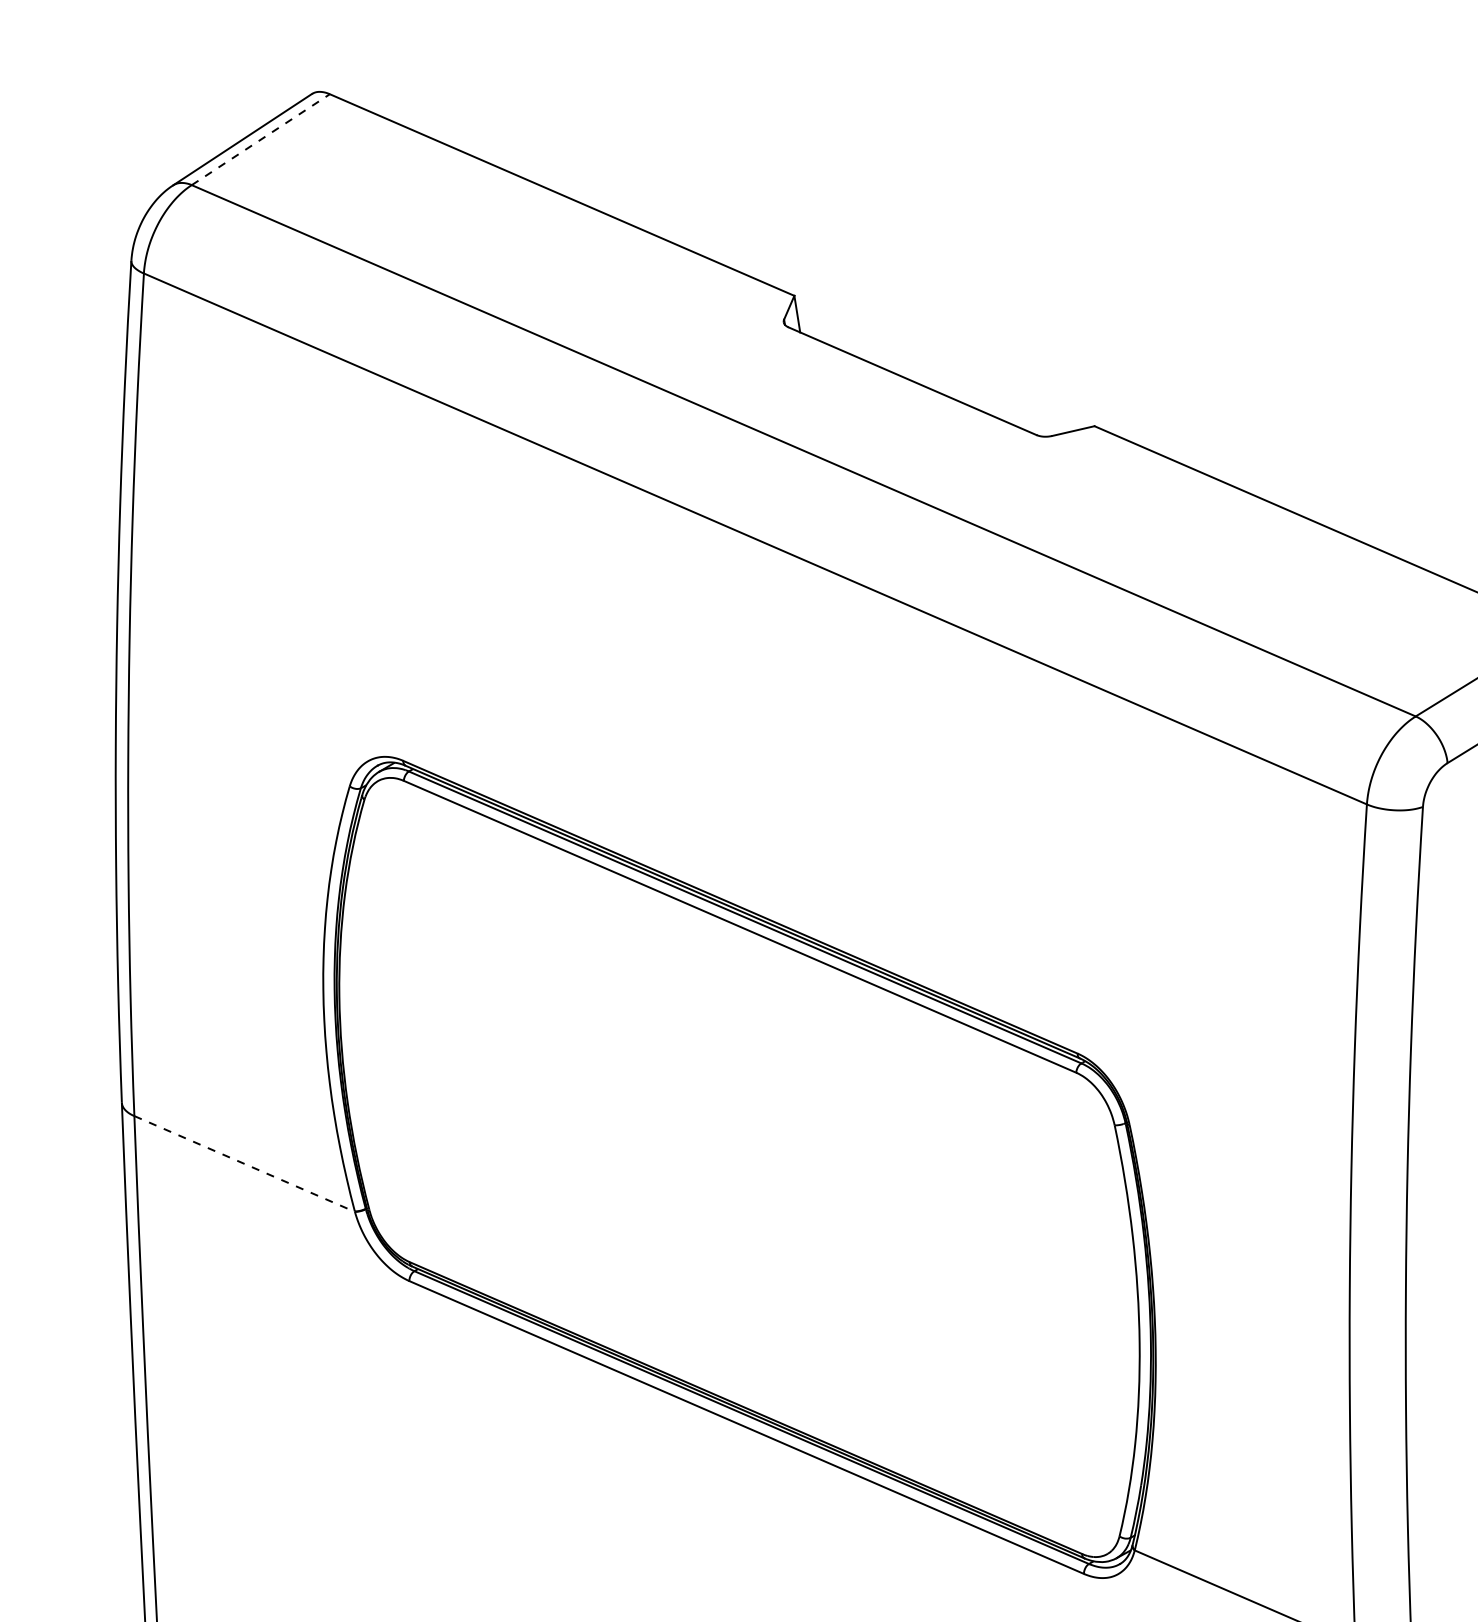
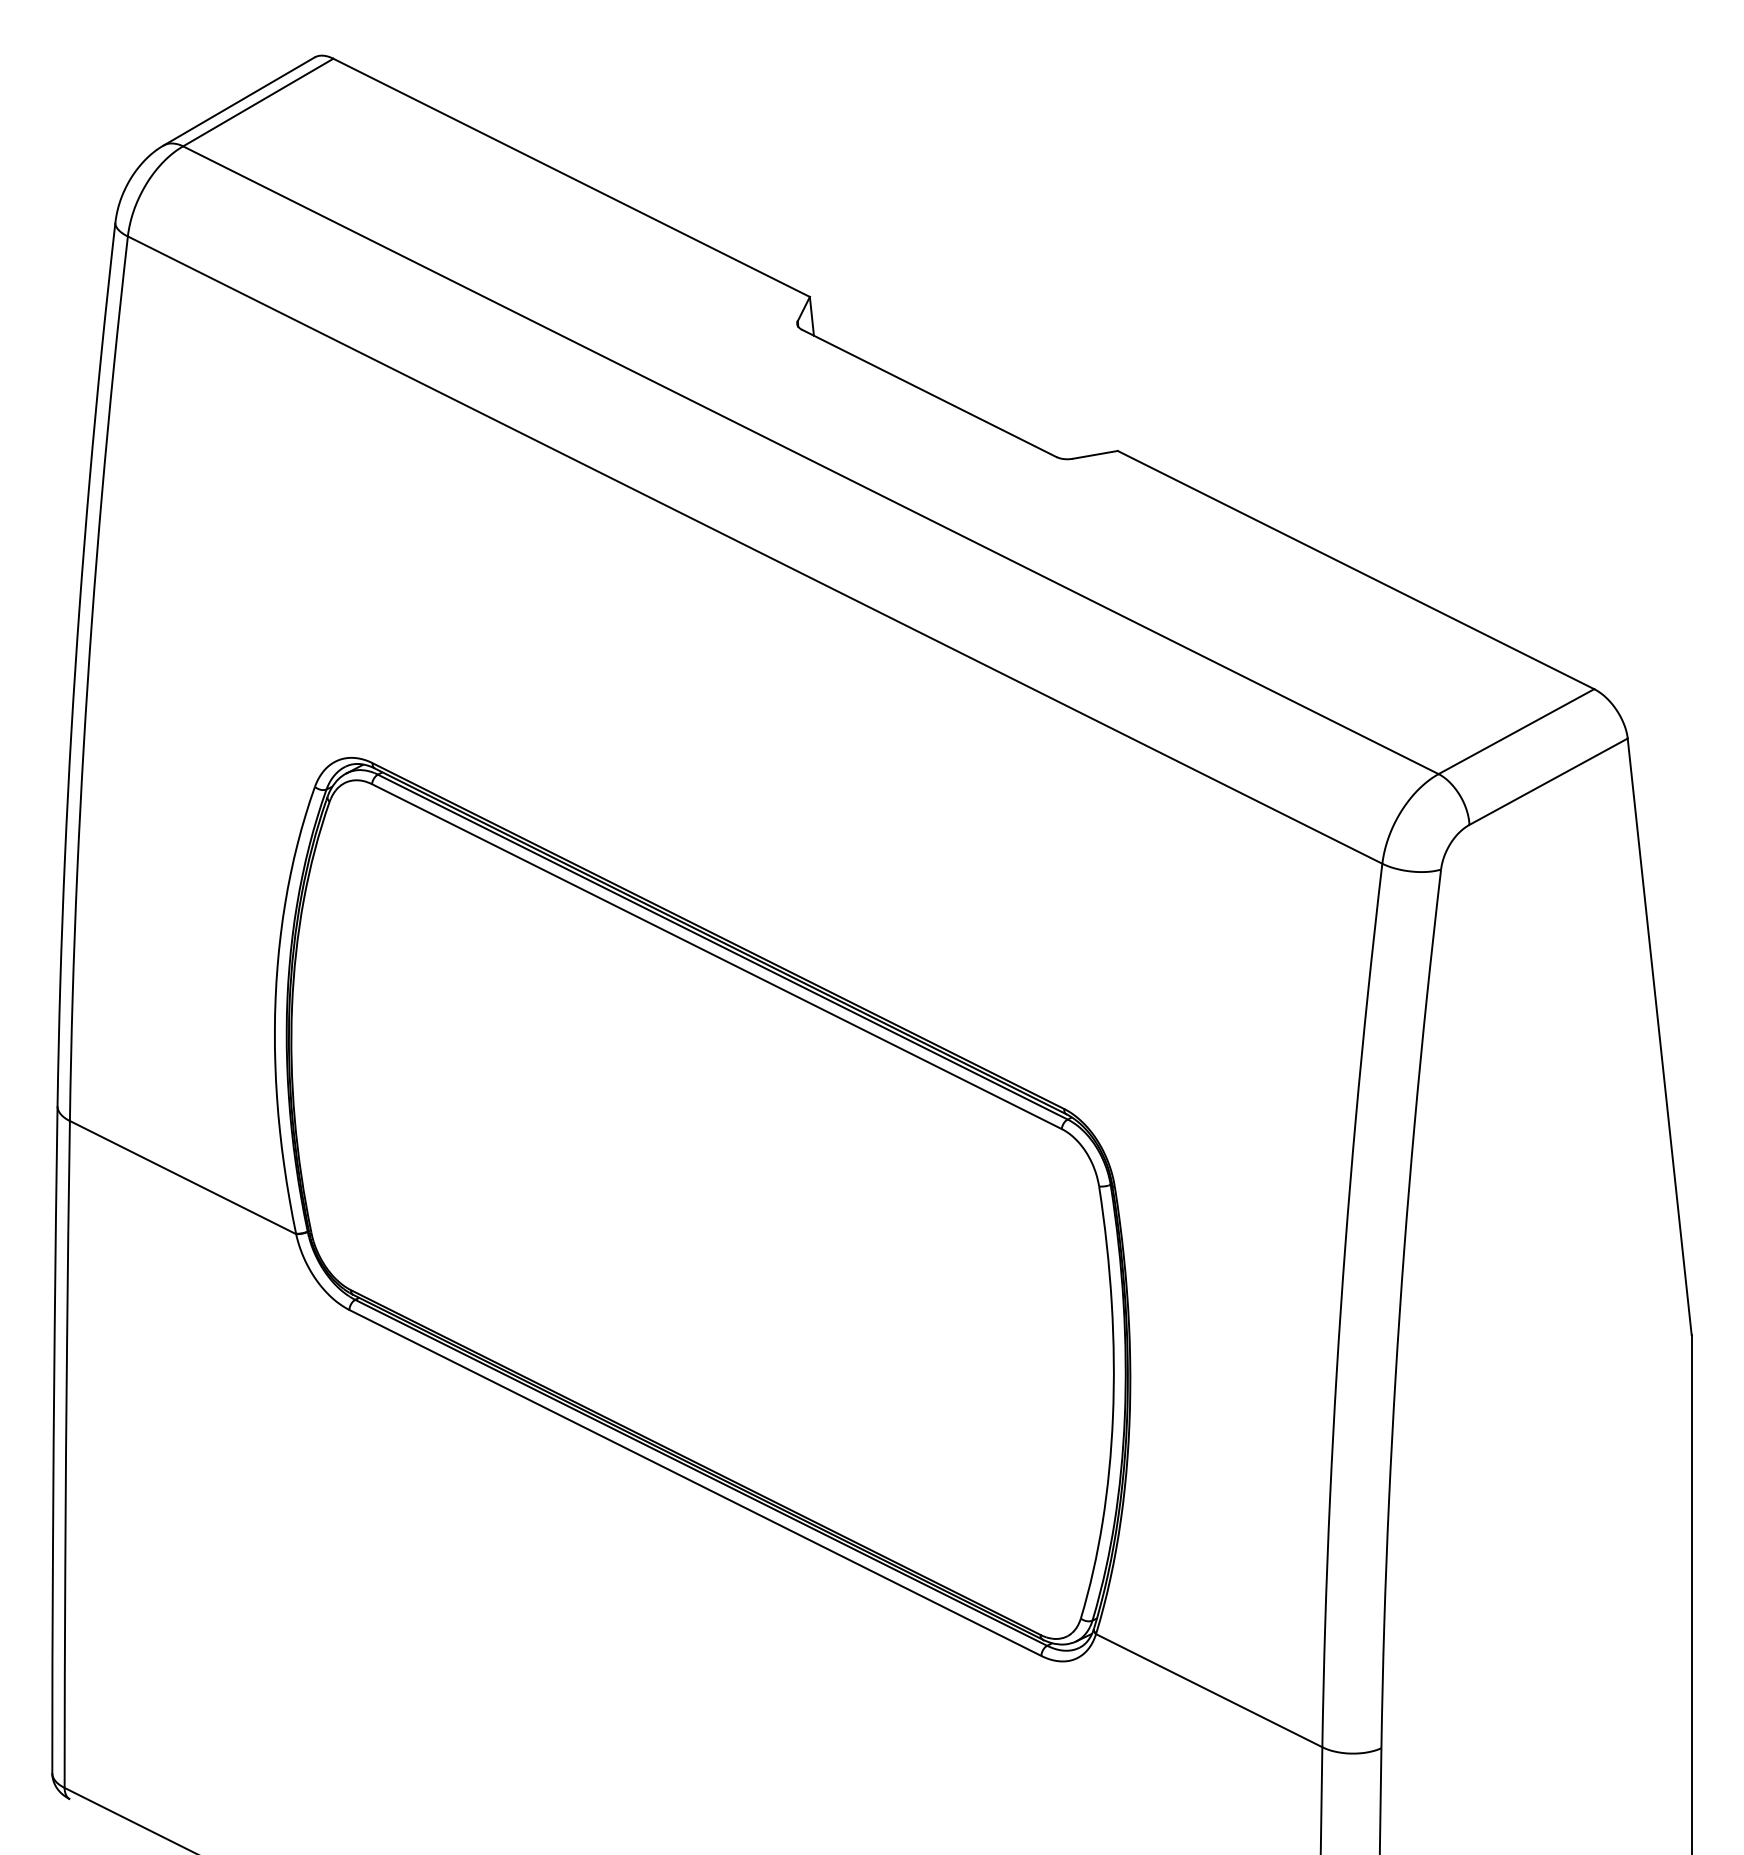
line: (261, 139) -> (258, 102), dashed -> solid
line: (245, 1163) -> (183, 1177), dashed -> solid

